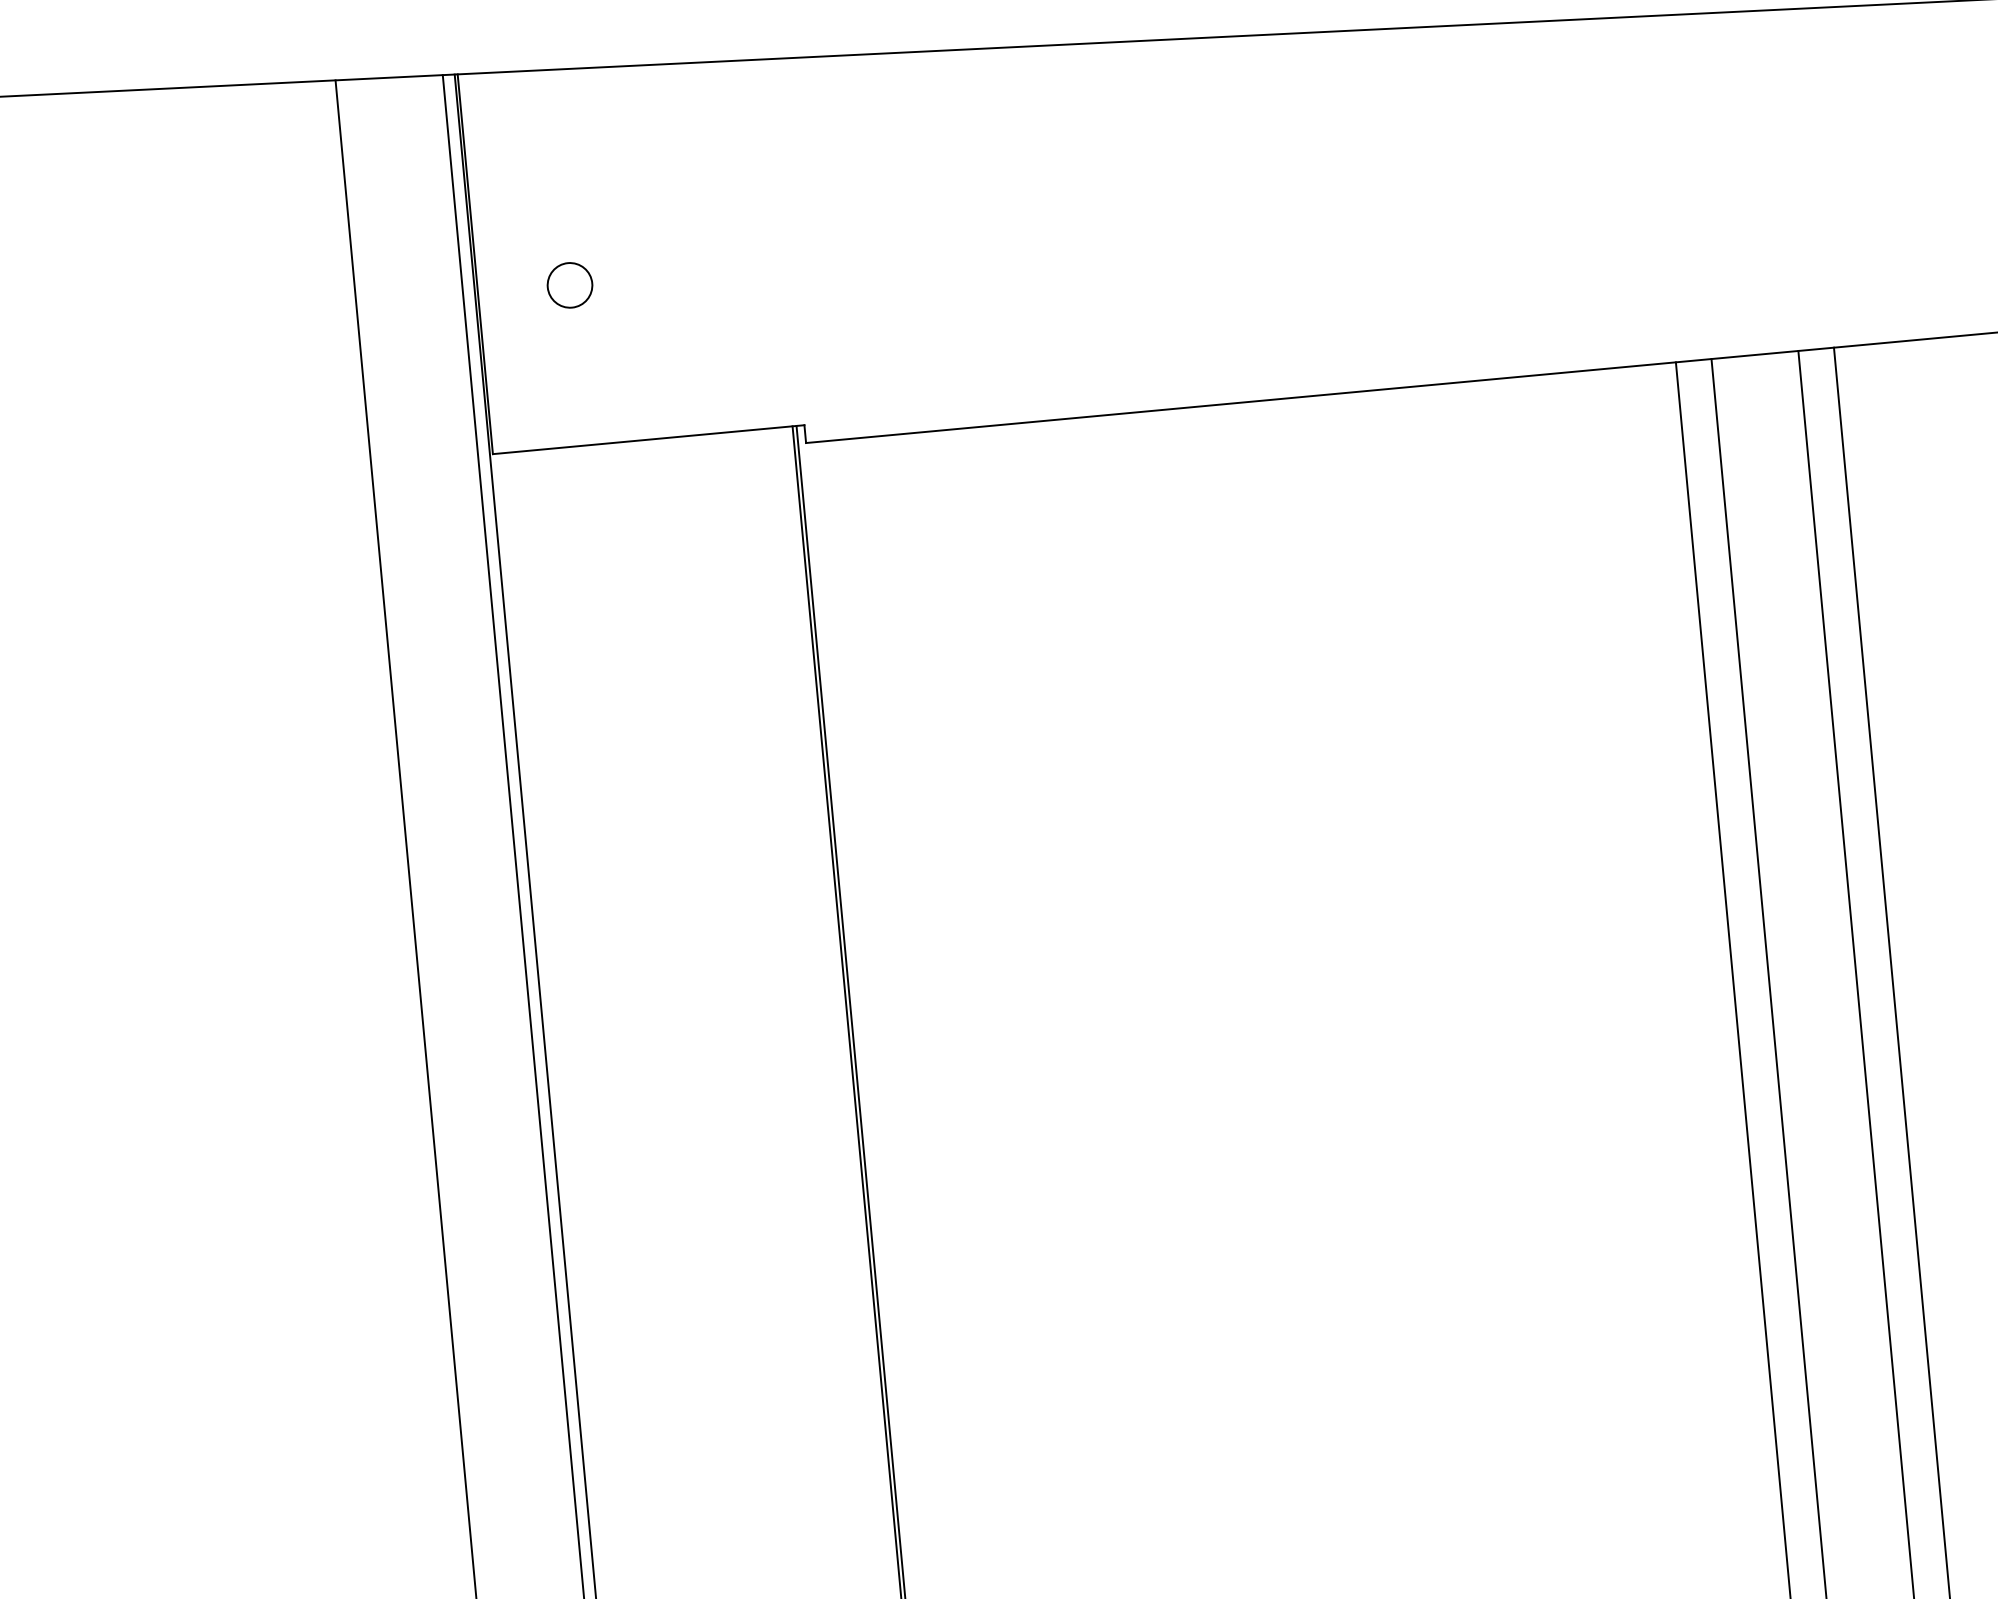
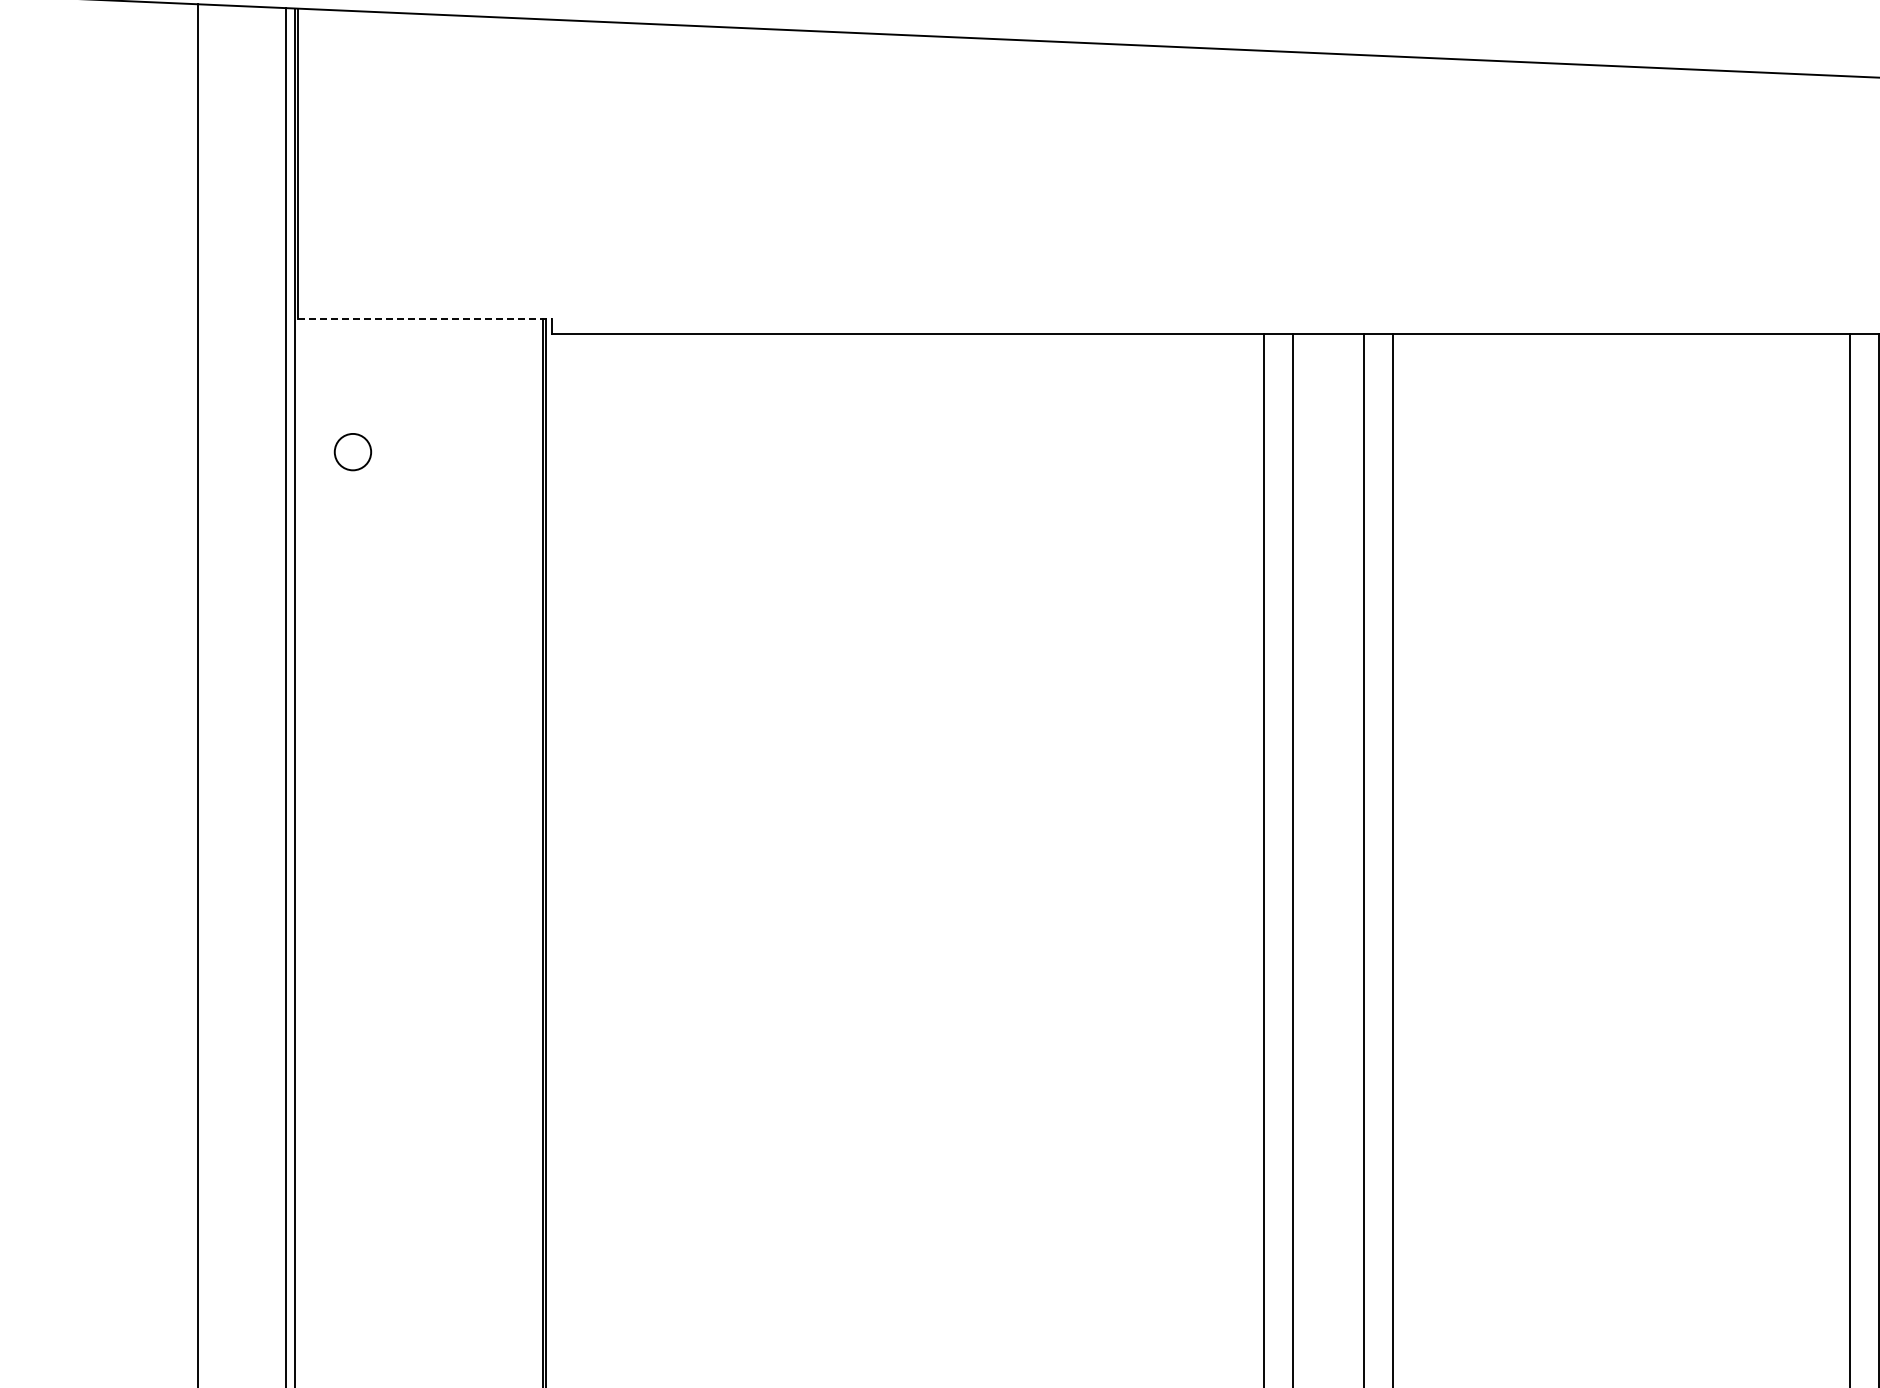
circle: (569, 285) -> (352, 452), moved
line: (649, 440) -> (425, 319), solid -> dashed

